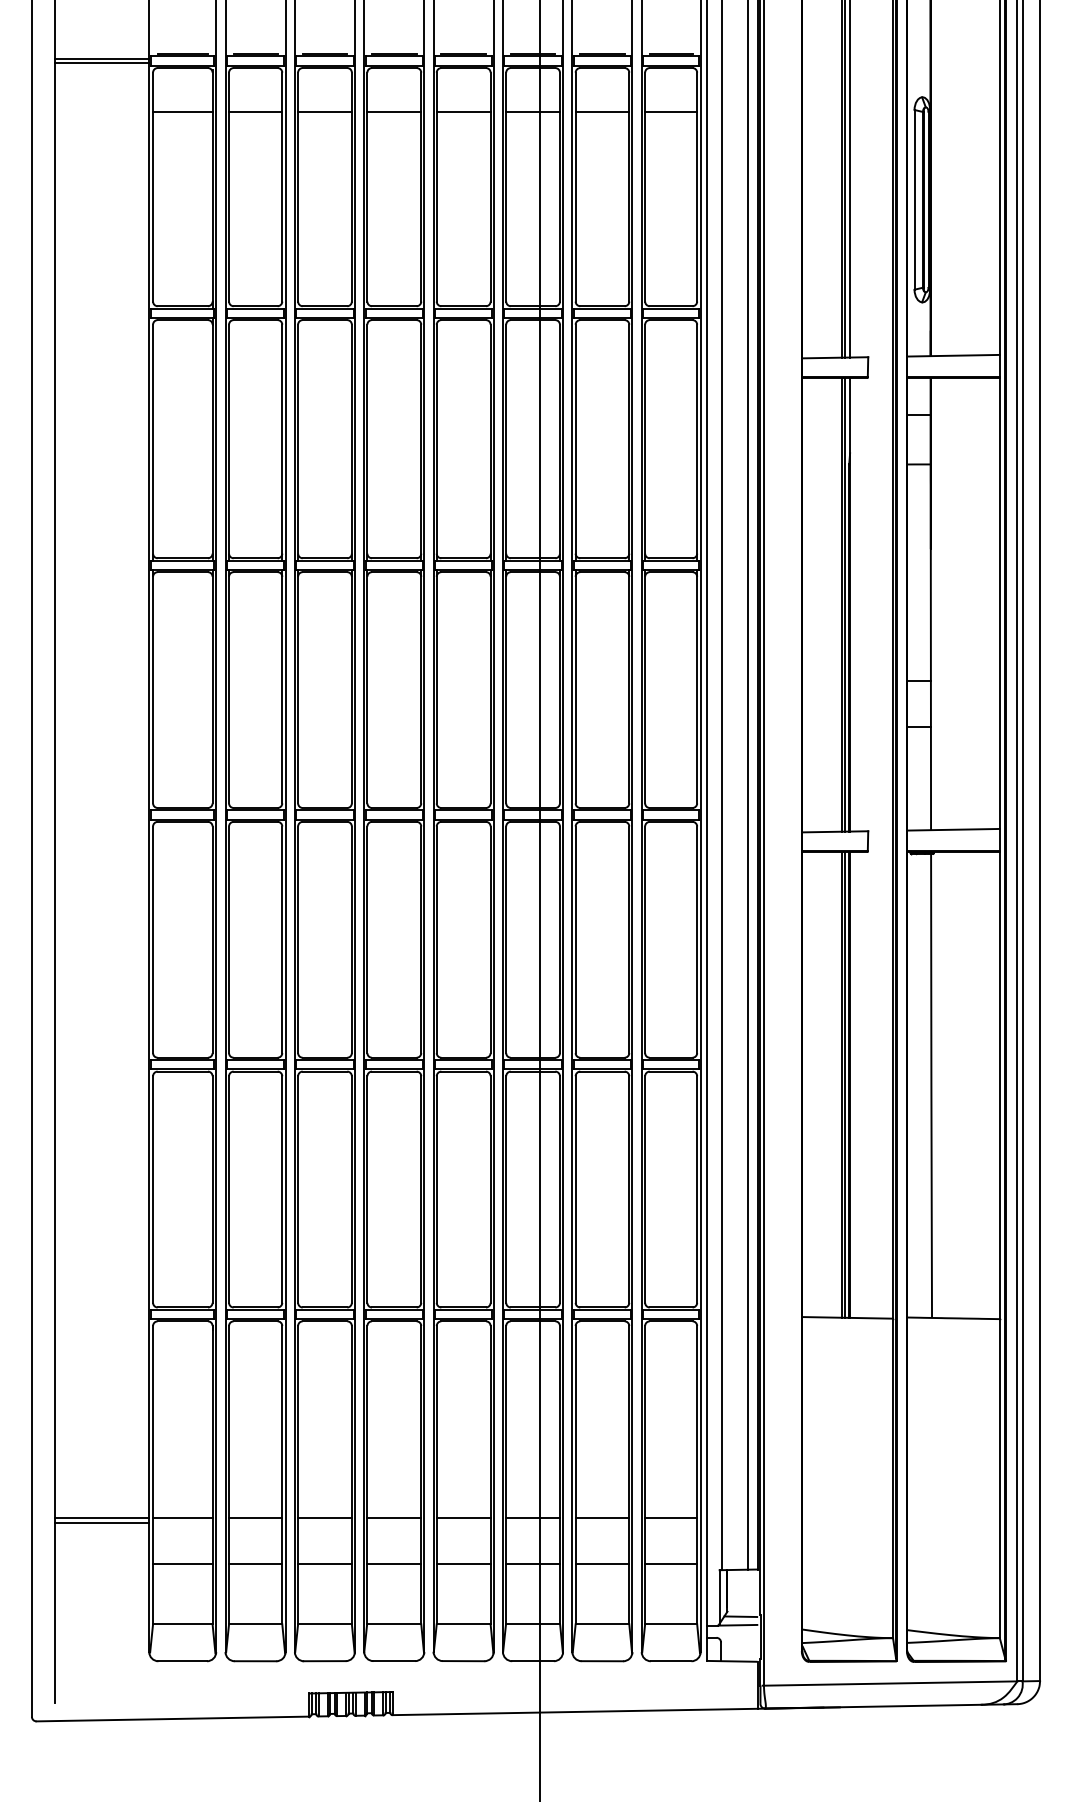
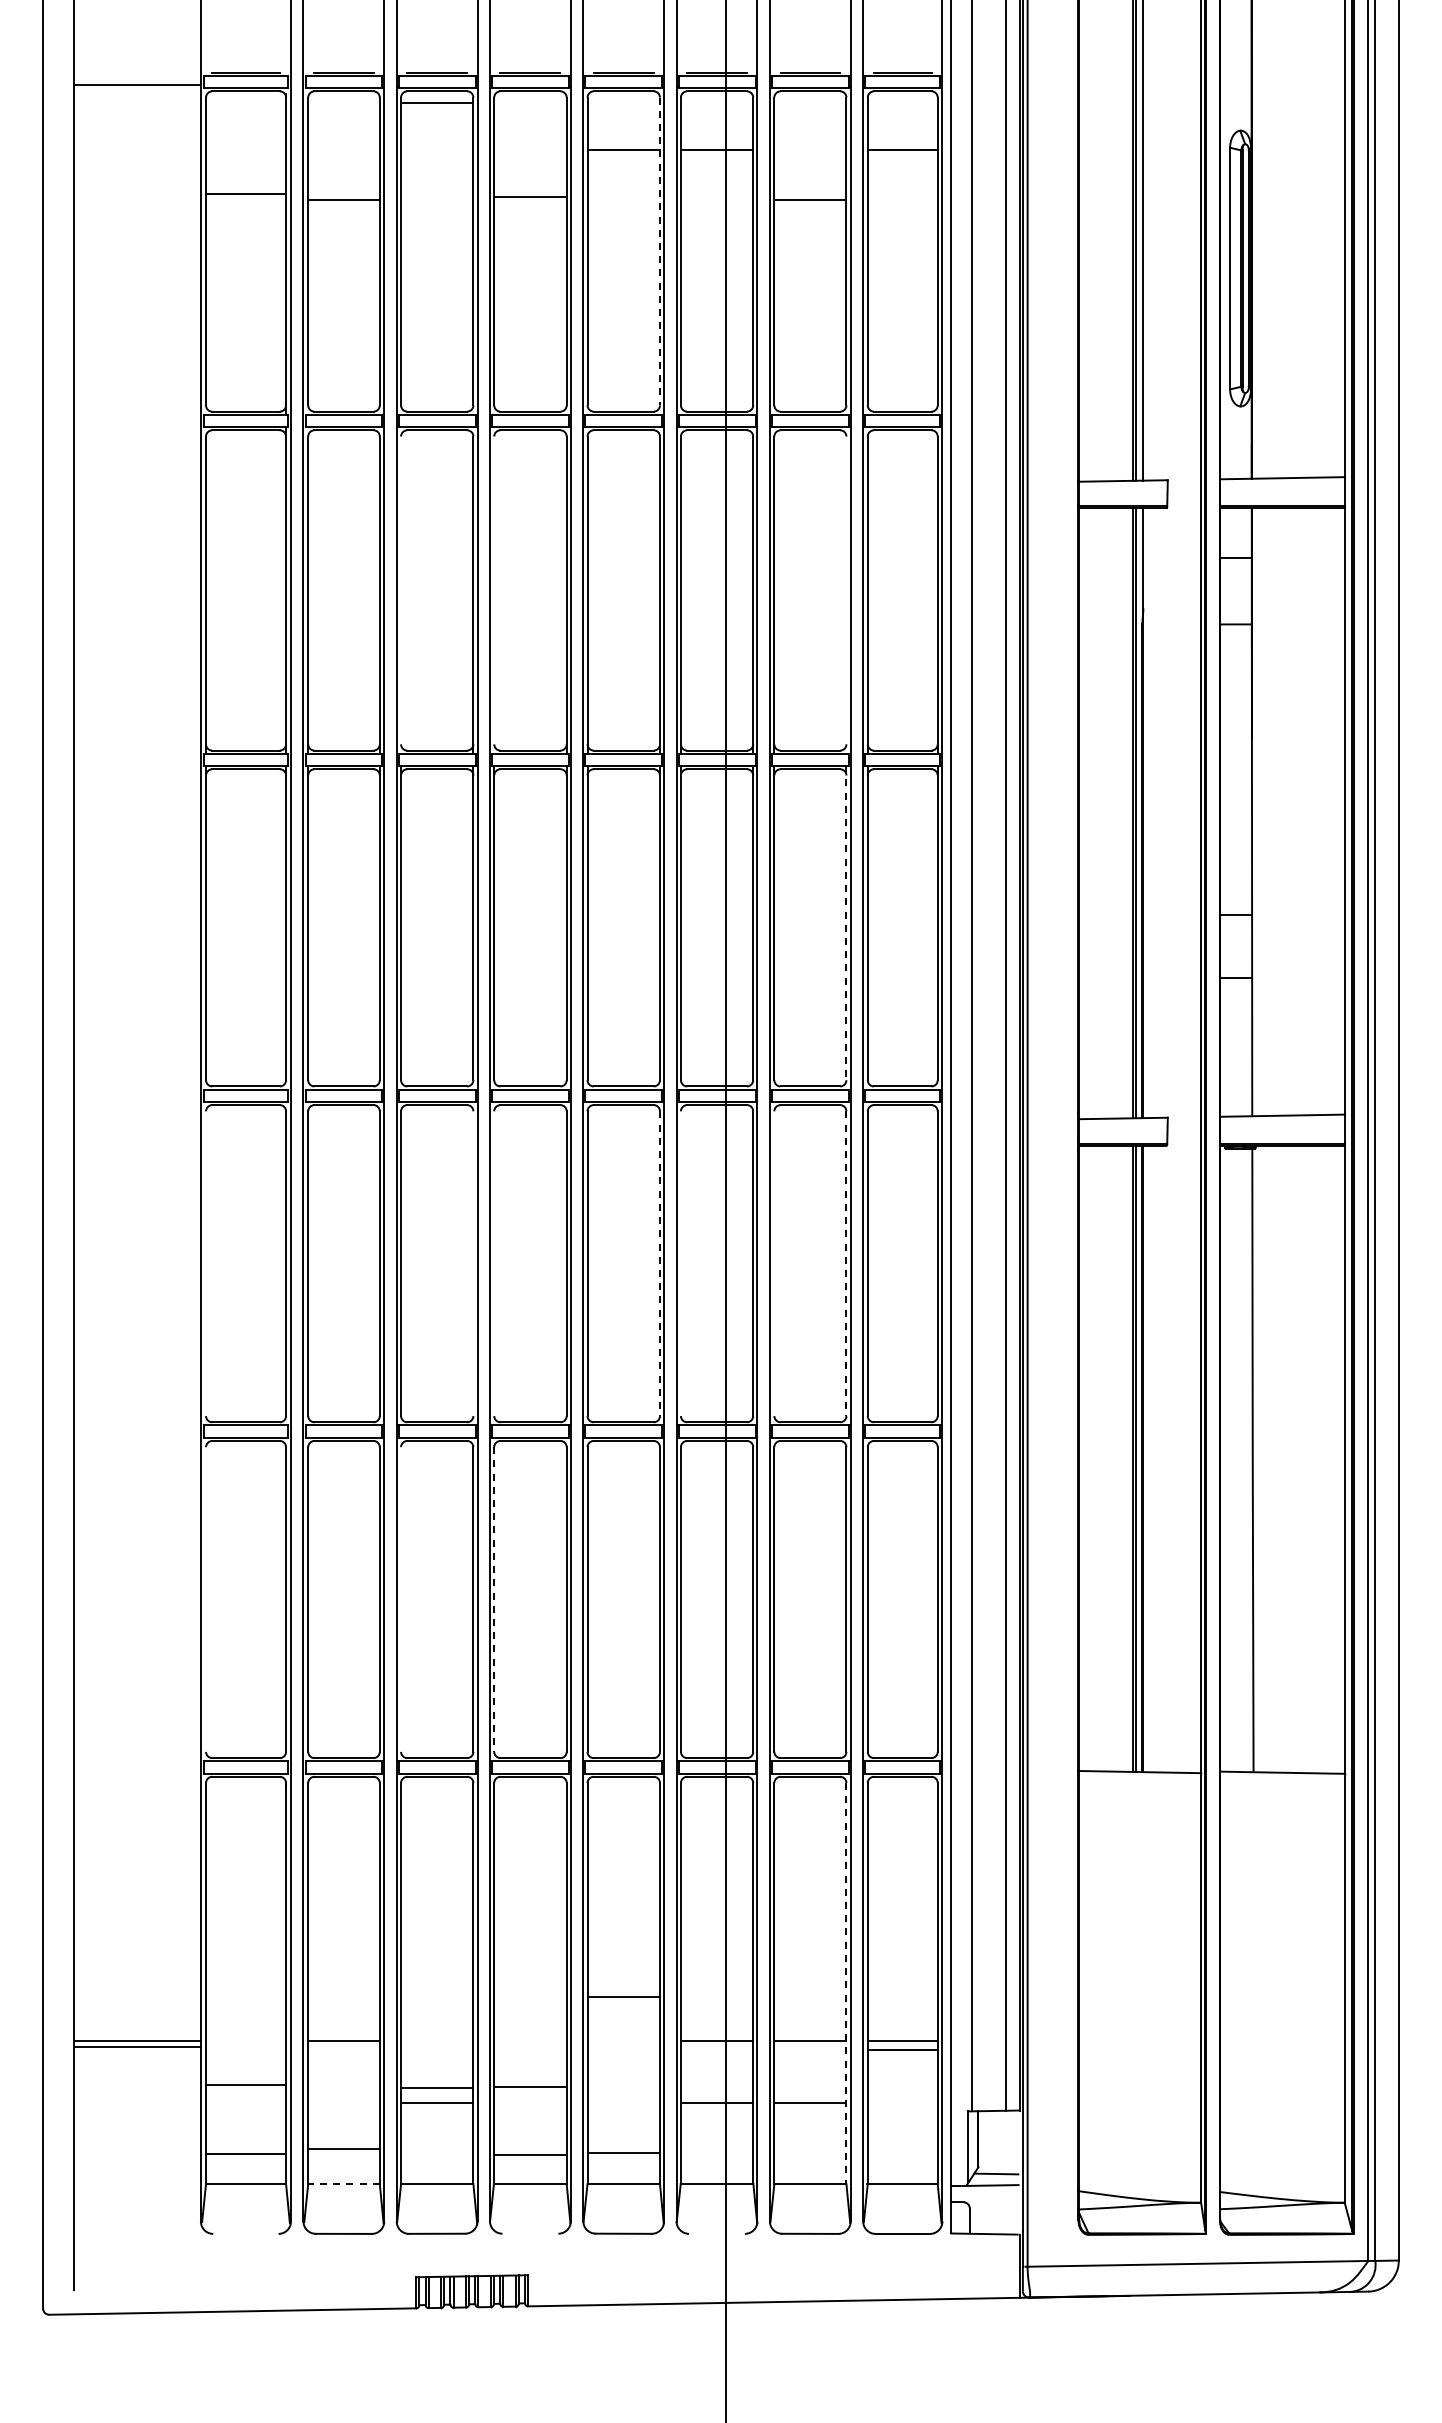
line: (101, 58) -> (136, 78), removed
line: (183, 112) -> (246, 194), moved
line: (255, 112) -> (343, 200), moved
line: (325, 112) -> (437, 103), moved
line: (394, 112) -> (530, 197), moved
line: (602, 112) -> (810, 200), moved
line: (490, 187) -> (659, 251), solid -> dashed
line: (298, 442) -> (401, 594), removed
line: (367, 442) -> (494, 594), removed
line: (629, 442) -> (846, 594), removed
line: (629, 686) -> (846, 923), solid -> dashed
line: (153, 939) -> (206, 1263), removed
line: (351, 939) -> (473, 1263), removed
line: (367, 939) -> (494, 1263), removed
line: (505, 939) -> (680, 1263), removed
line: (575, 939) -> (774, 1263), removed
line: (490, 940) -> (659, 1264), solid -> dashed
line: (629, 940) -> (846, 1264), solid -> dashed
line: (153, 1189) -> (206, 1599), removed
line: (298, 1189) -> (401, 1599), removed
line: (367, 1190) -> (494, 1600), solid -> dashed
line: (629, 1475) -> (846, 1983), solid -> dashed
line: (183, 1518) -> (246, 2085), moved
line: (325, 1518) -> (437, 2088), moved
line: (394, 1518) -> (530, 2087), moved
line: (463, 1518) -> (623, 1997), moved
line: (183, 1564) -> (246, 2154), moved
line: (255, 1564) -> (343, 2149), moved
line: (394, 1564) -> (530, 2155), moved
line: (463, 1564) -> (623, 2153), moved
line: (670, 1564) -> (902, 2050), moved
line: (256, 1624) -> (344, 2184), solid -> dashed
line: (182, 1660) -> (245, 2233), removed
line: (394, 1660) -> (530, 2233), removed
line: (533, 1660) -> (717, 2233), removed

